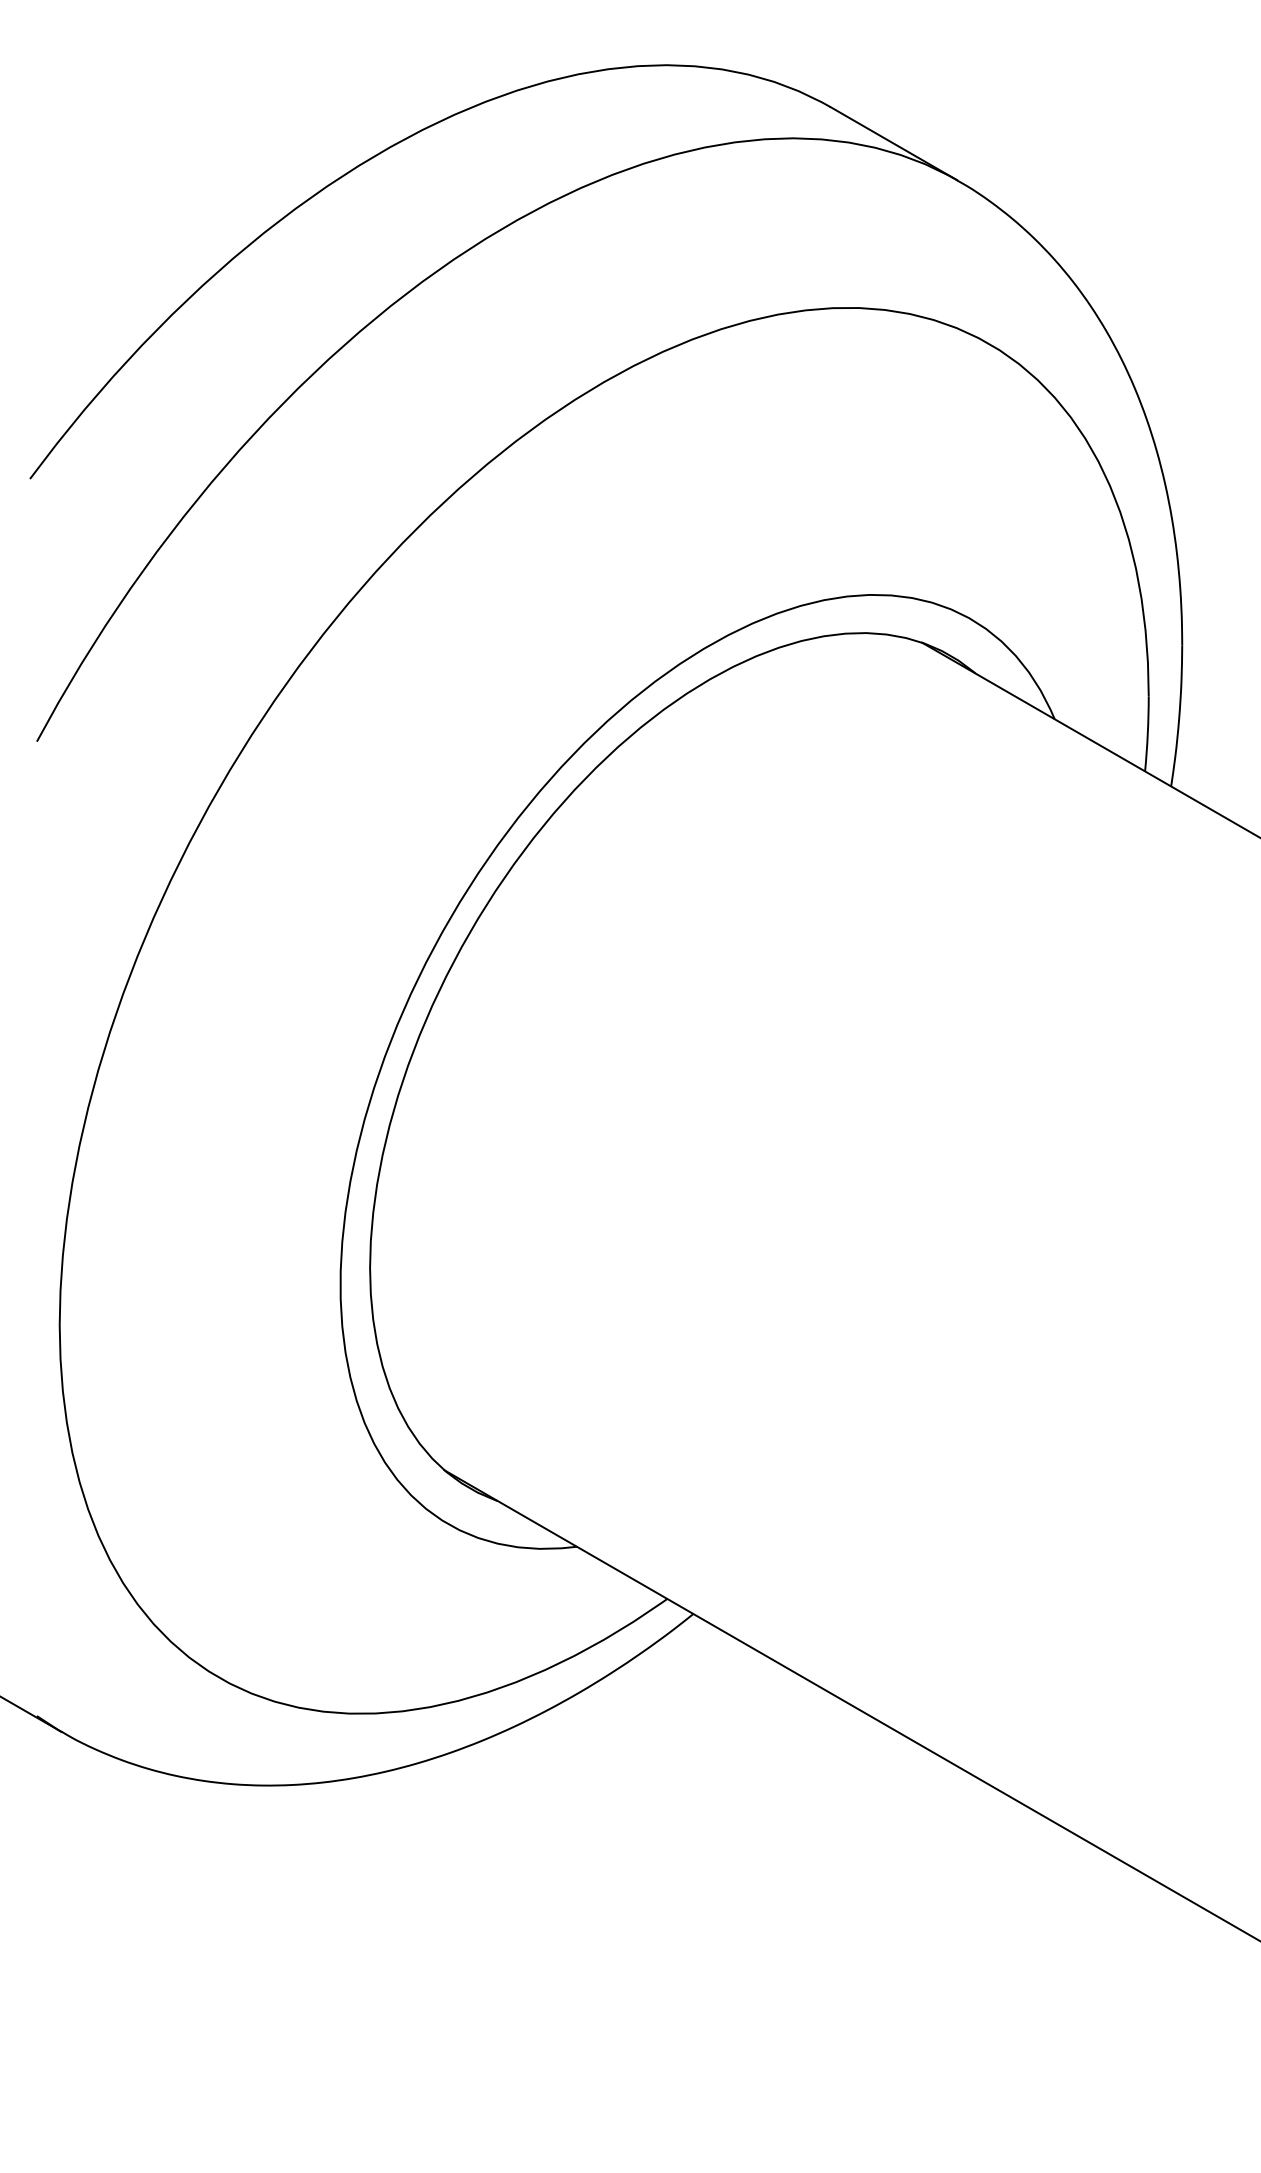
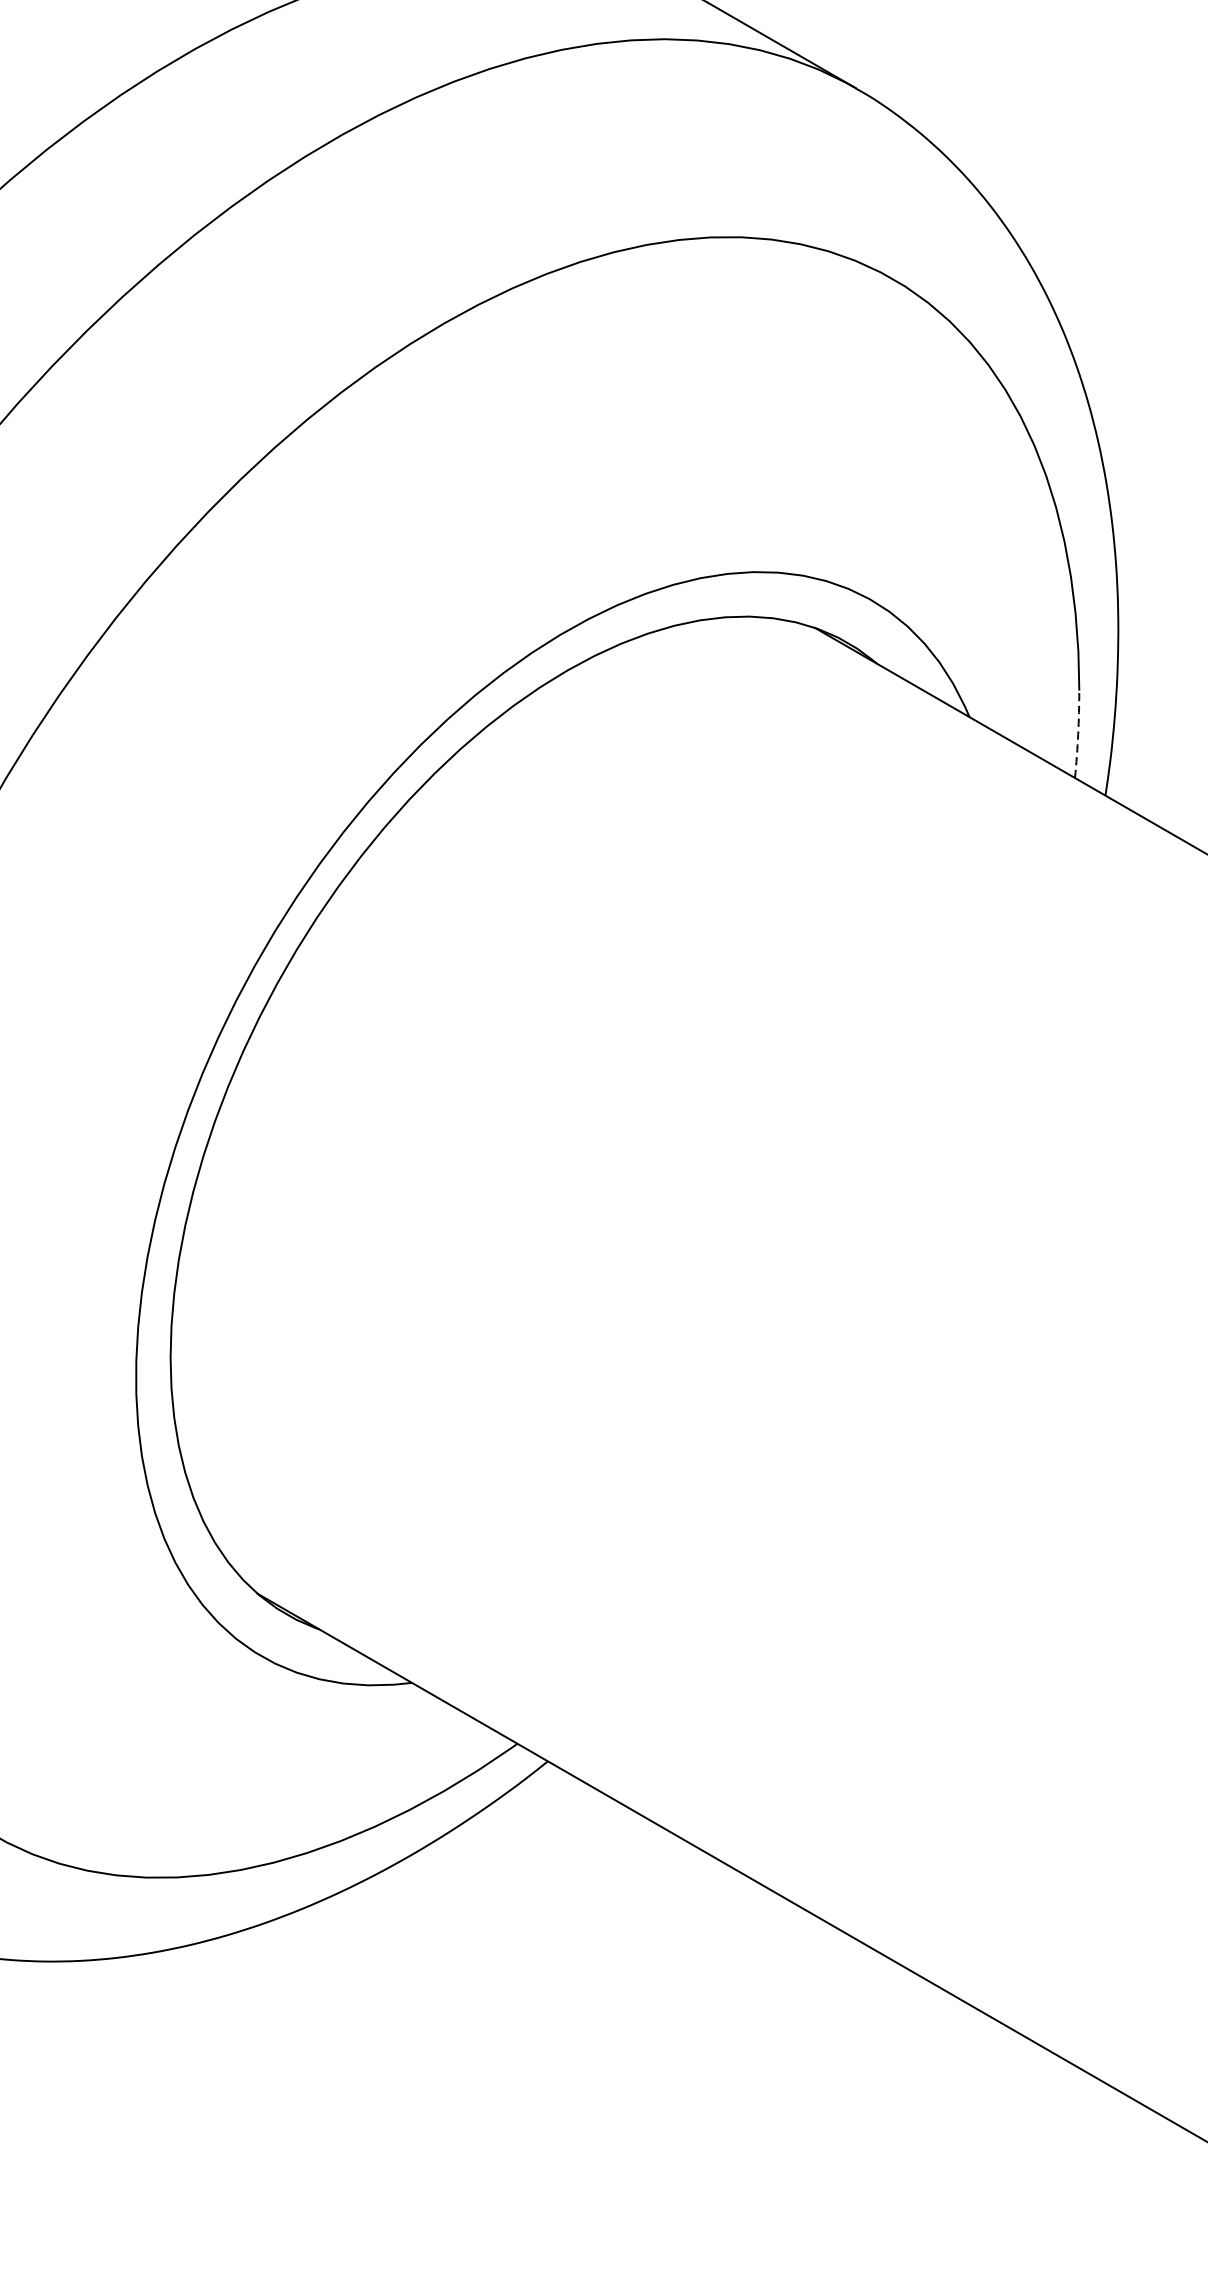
arc: (1147, 734) -> (1077, 734), solid -> dashed

